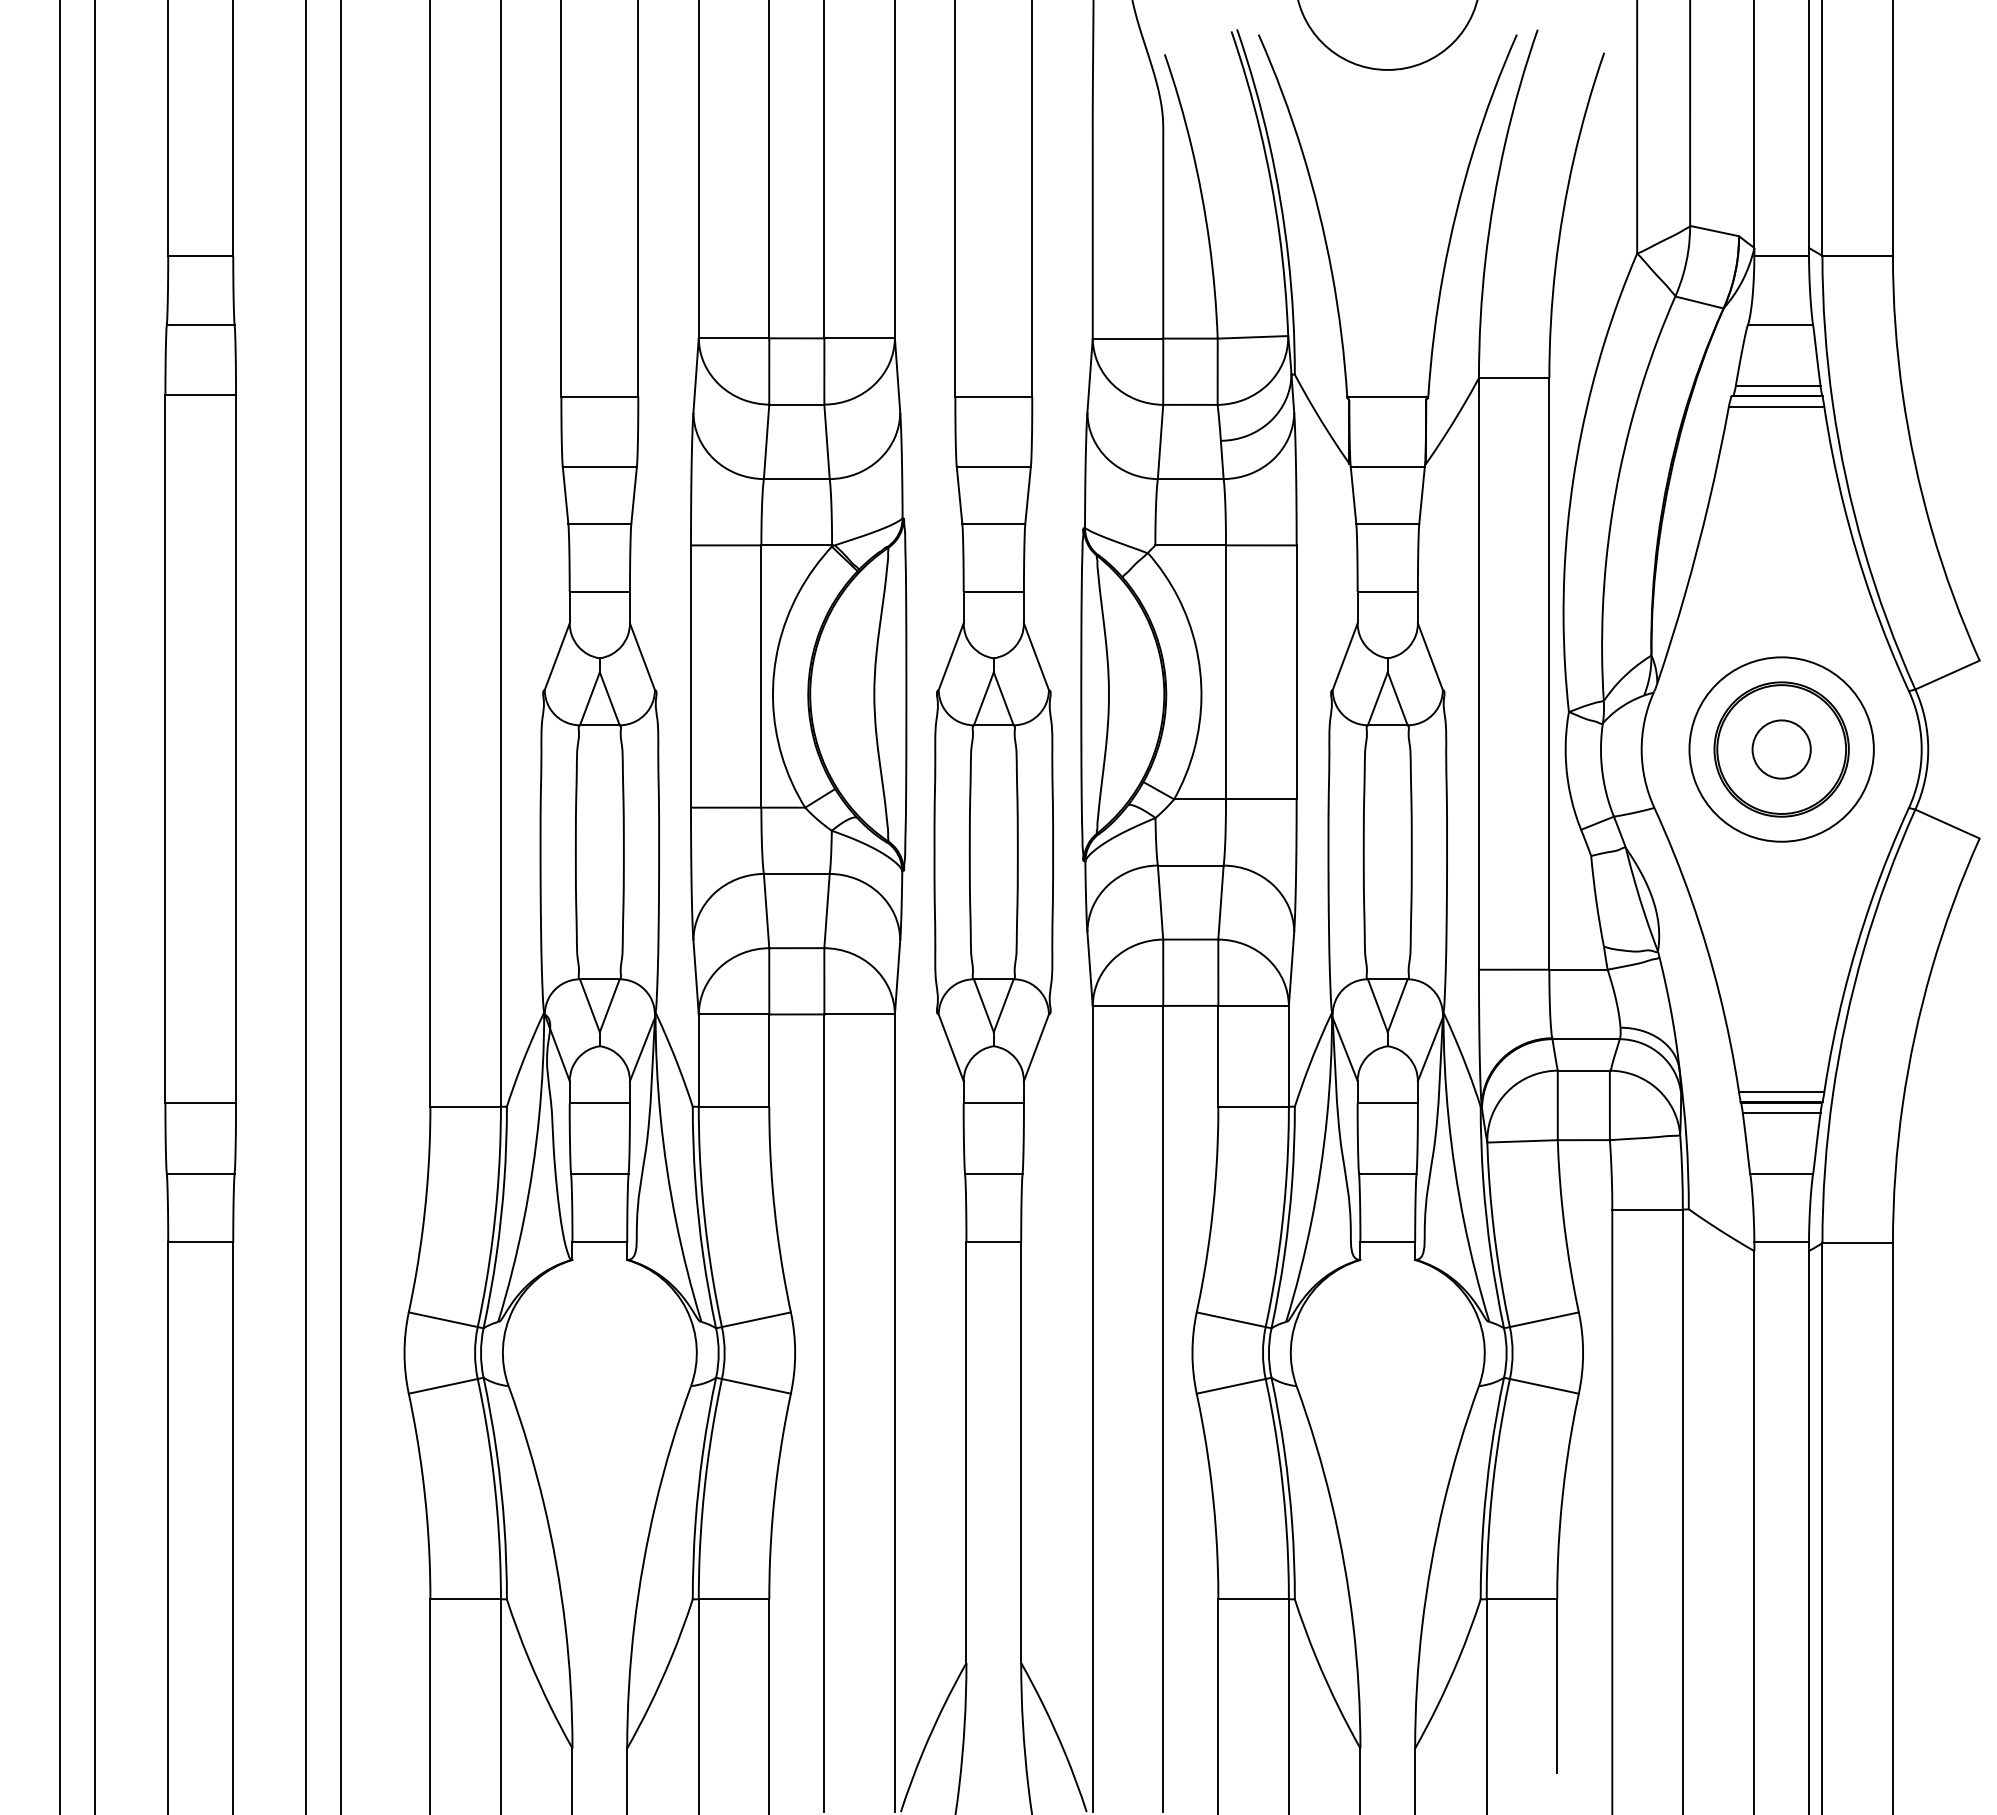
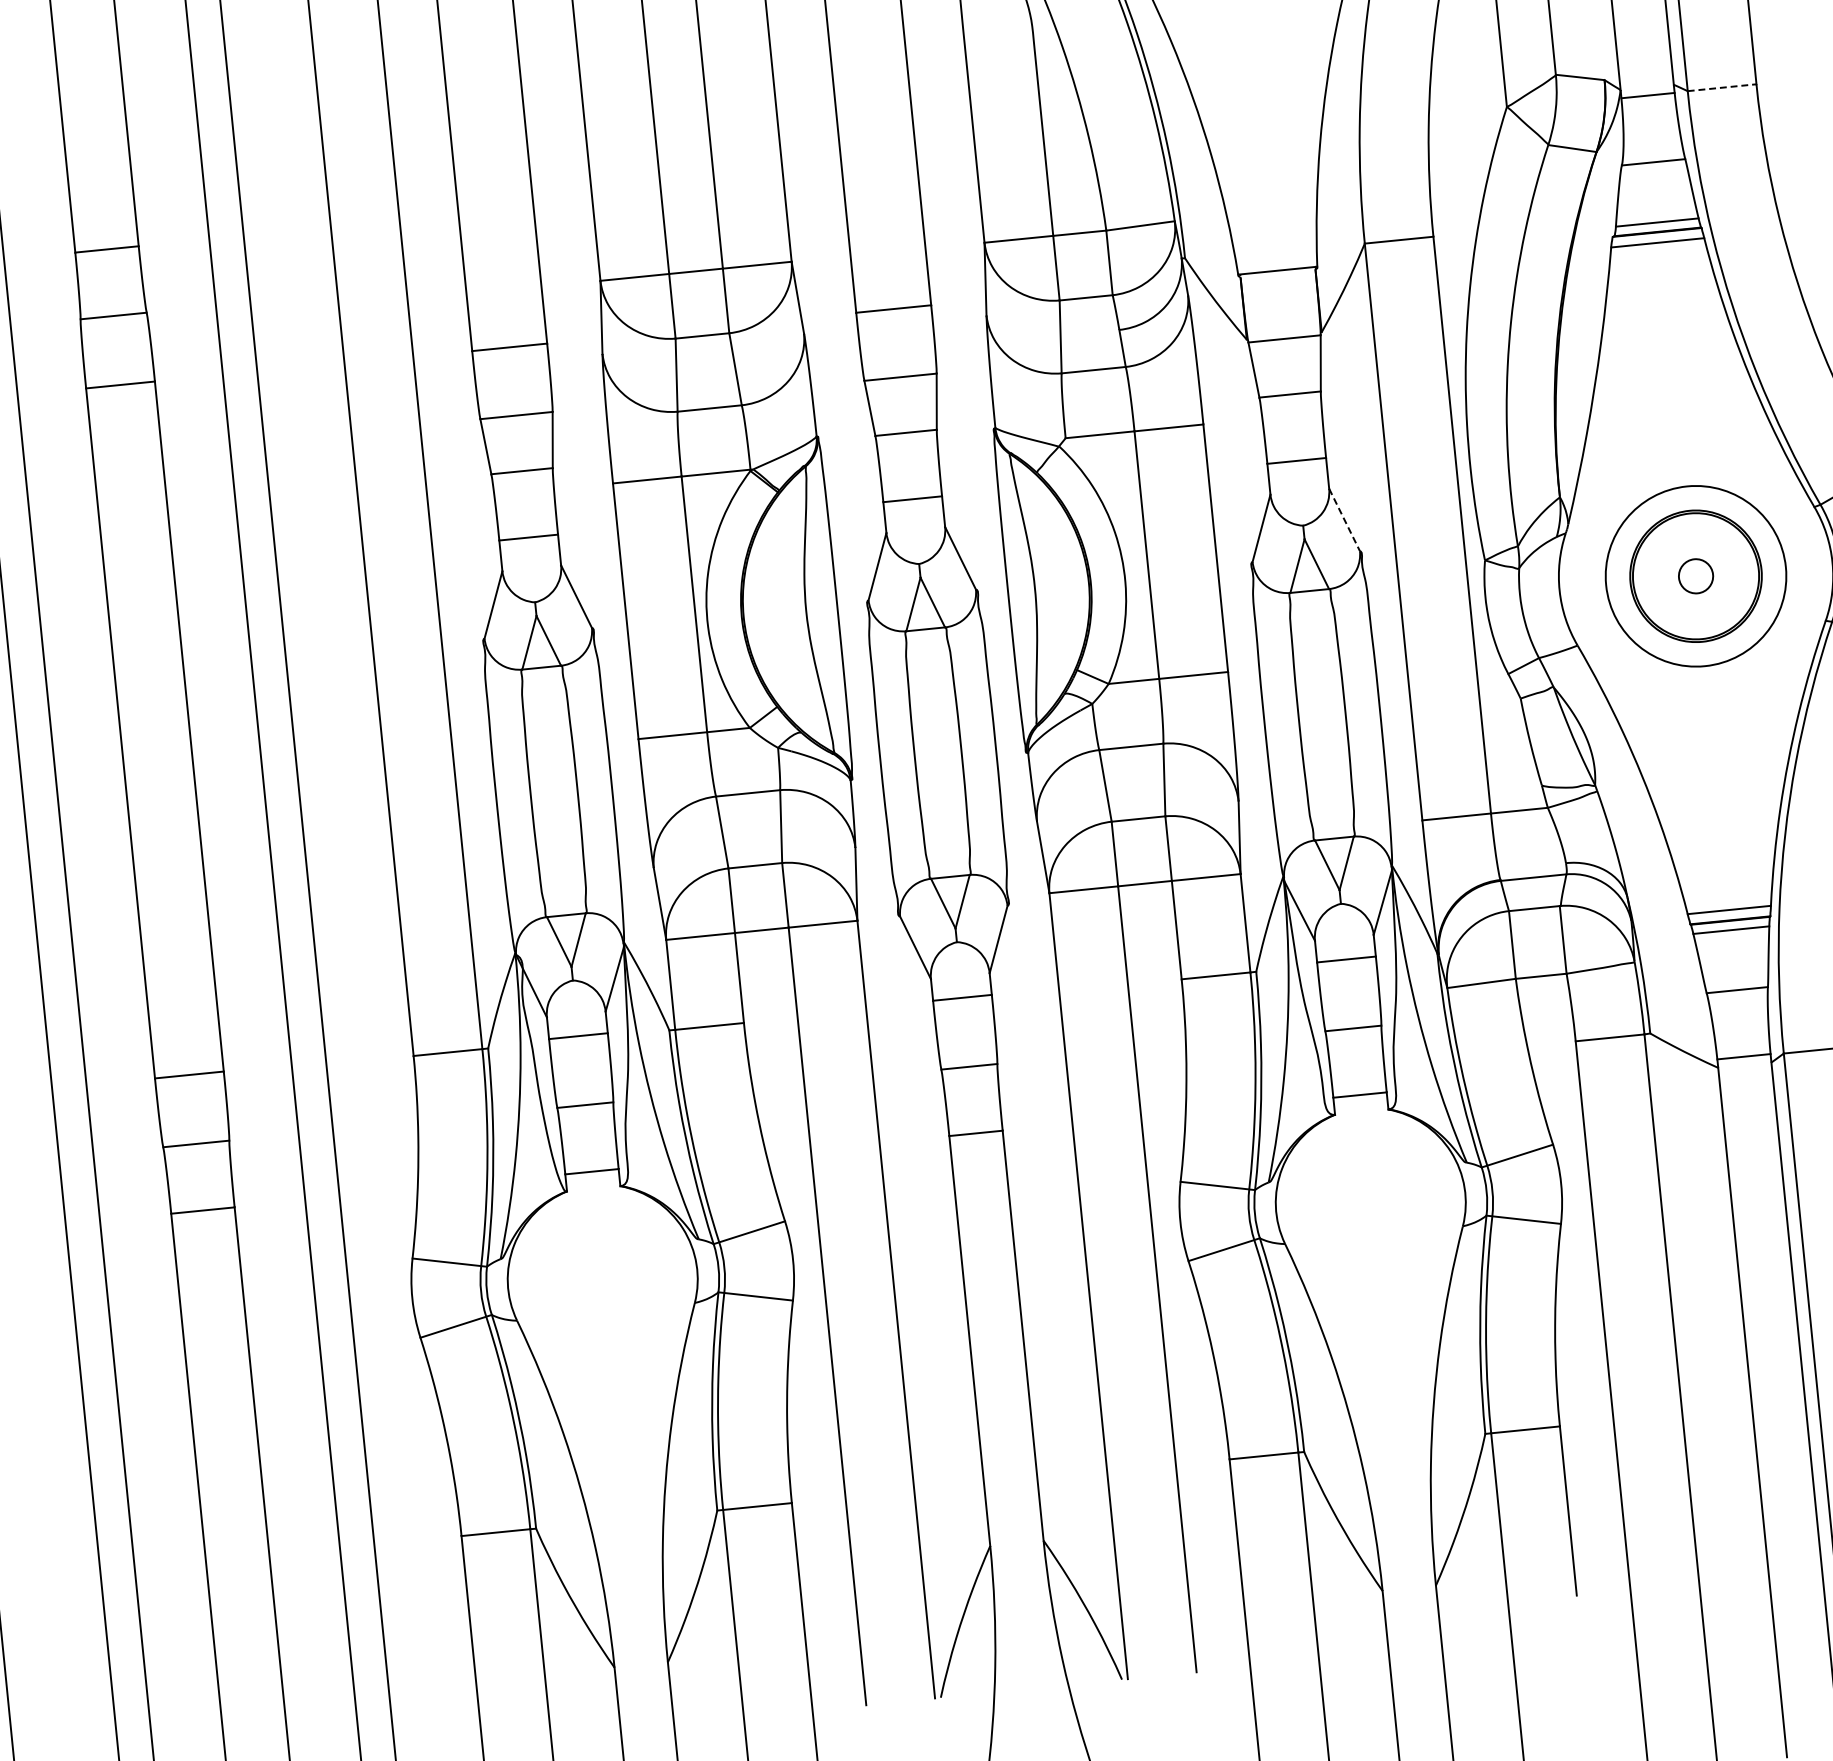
line: (1858, 255) -> (1722, 87), solid -> dashed
line: (1430, 656) -> (1344, 519), solid -> dashed
circle: (1781, 749) -> (1695, 576), size x0.6

